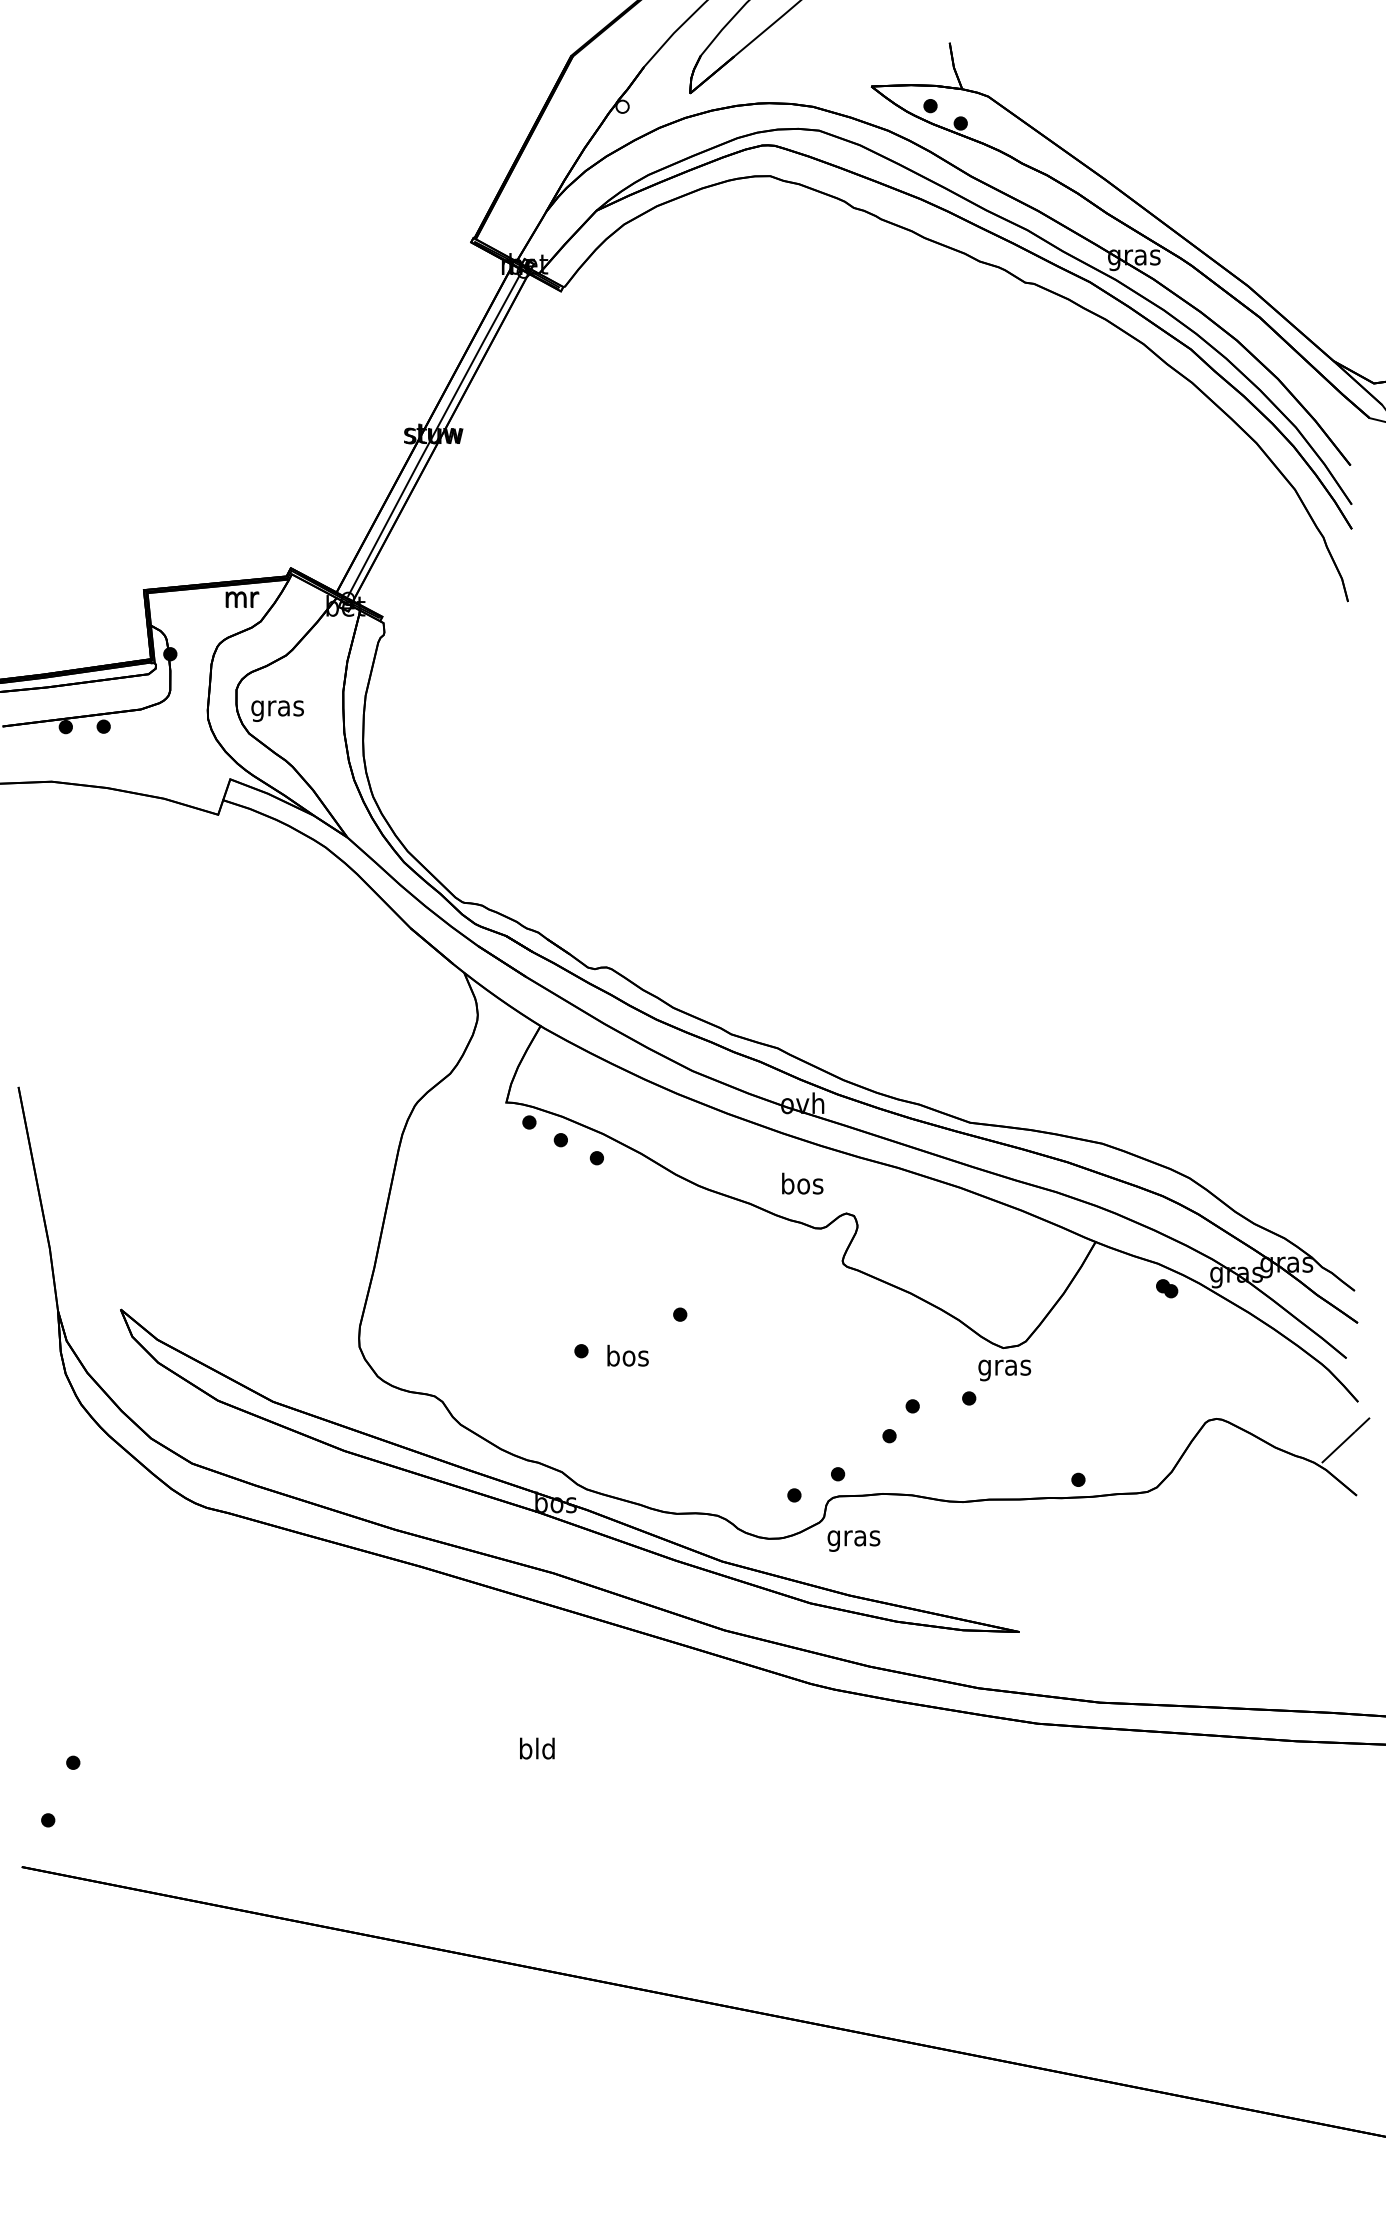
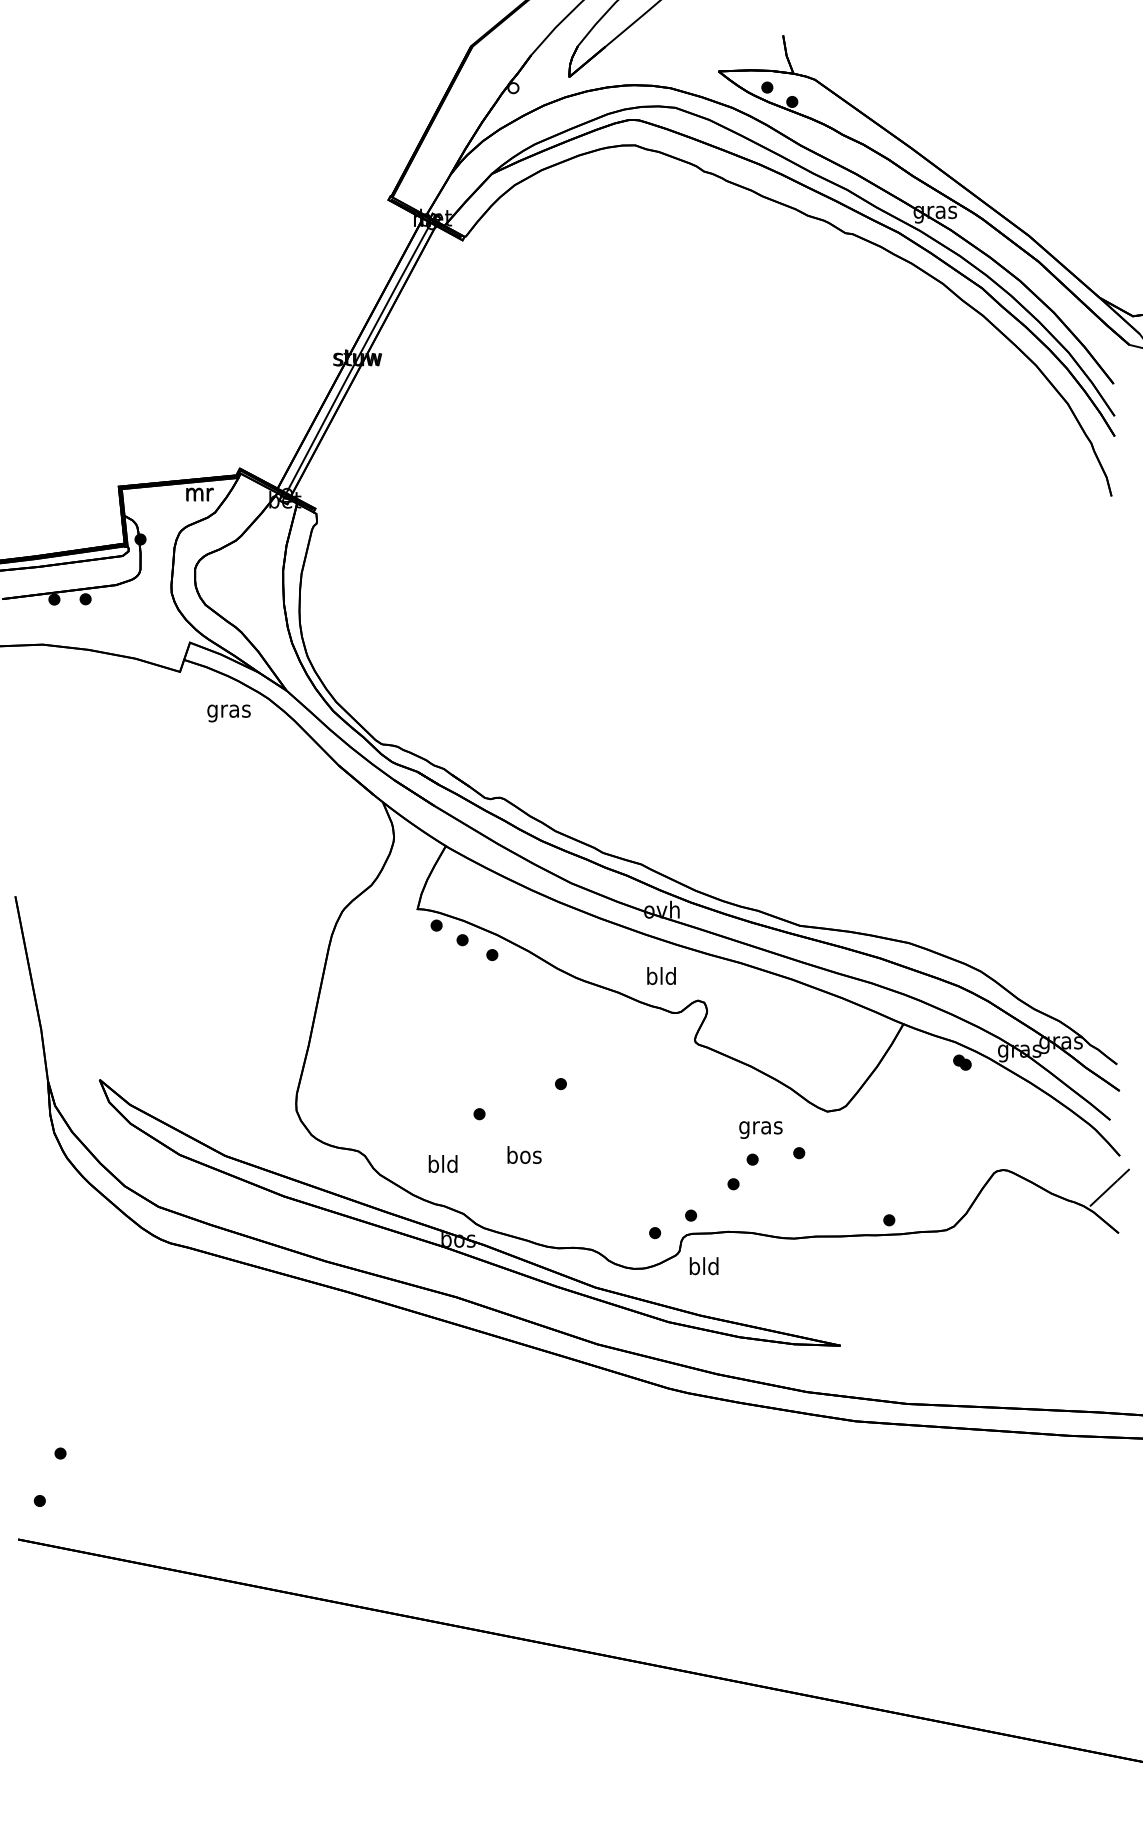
text: (277, 710) -> (228, 712), moved
text: (802, 1183) -> (661, 975), bos -> bld
text: (627, 1355) -> (524, 1154), moved
text: (1004, 1370) -> (760, 1130), moved
text: (853, 1537) -> (703, 1267), gras -> bld
text: (537, 1748) -> (443, 1163), moved

